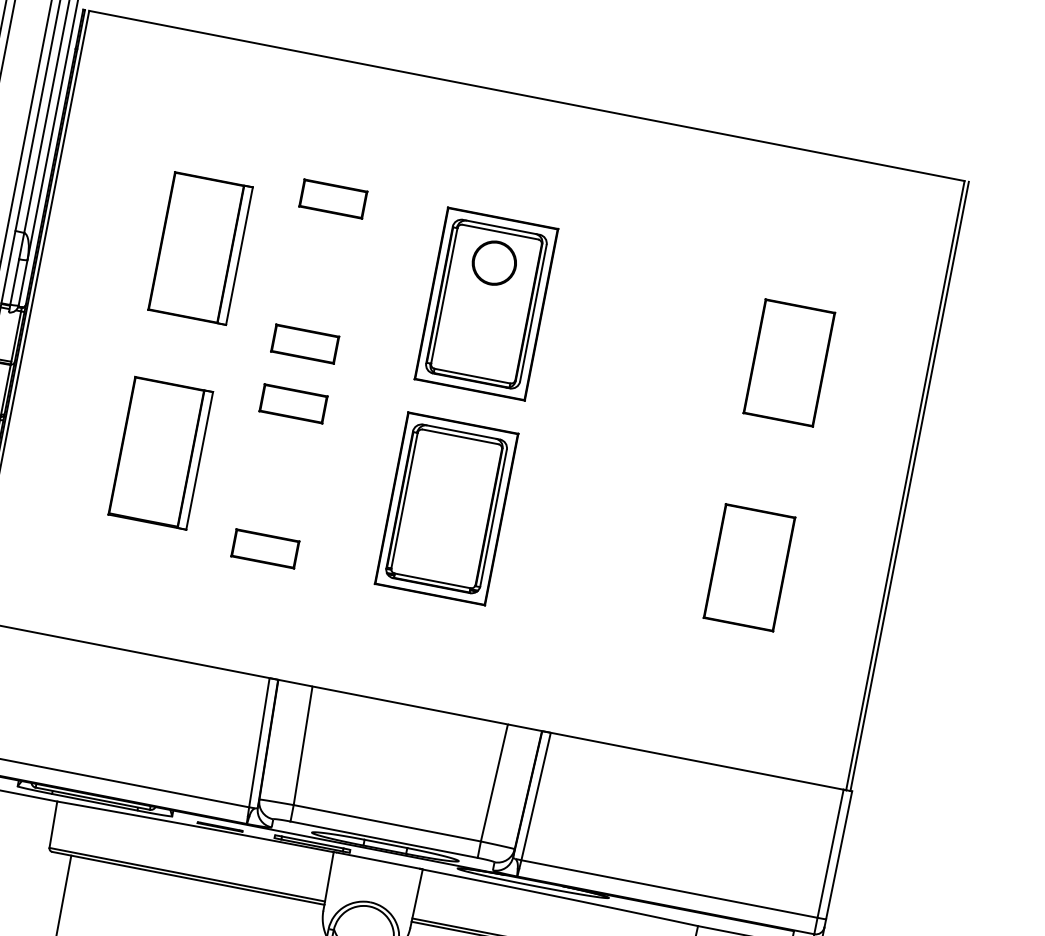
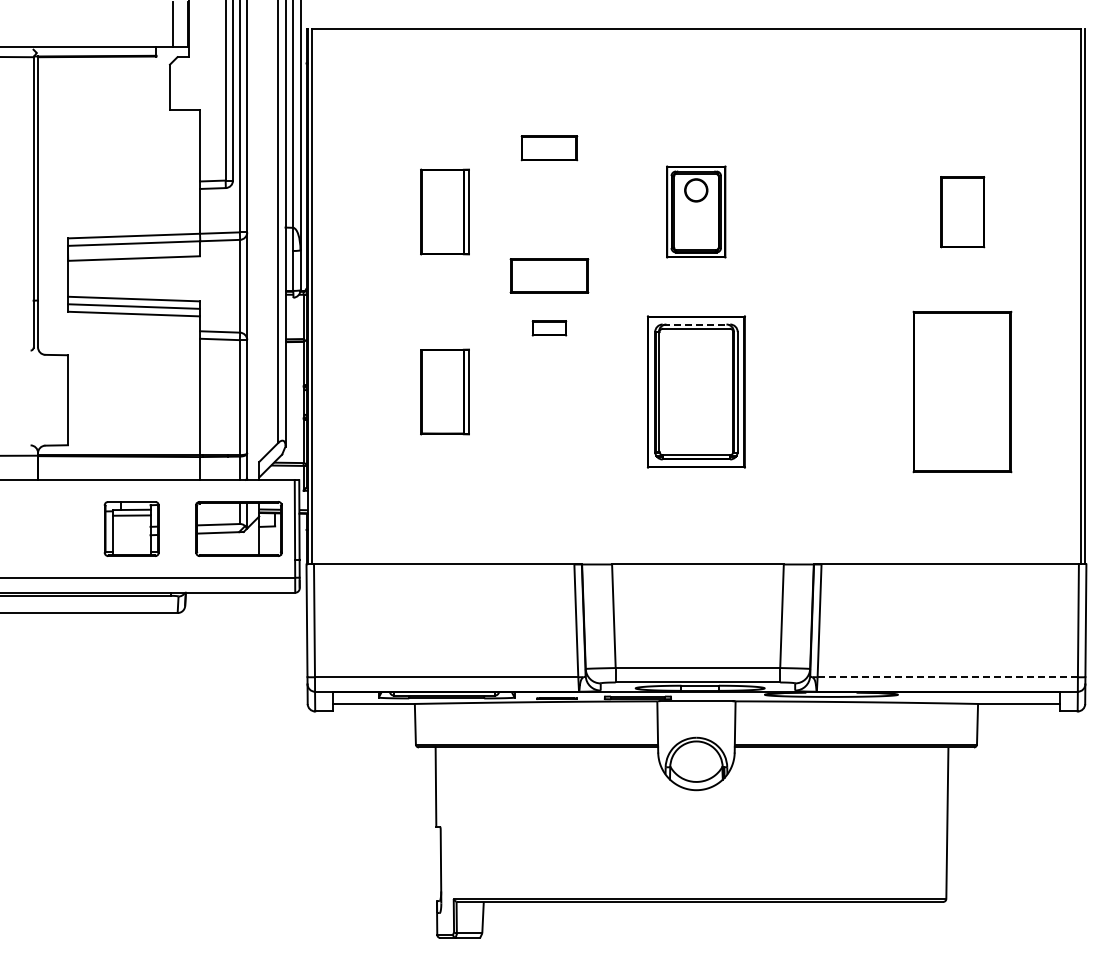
part: (199, 247) -> (444, 211), size x0.7
part: (485, 303) -> (695, 211), size x0.6
part: (305, 343) -> (549, 275), size x1.4
part: (789, 363) -> (962, 212), size x0.7
part: (293, 404) -> (549, 328), size x0.6
line: (461, 432) -> (696, 324), solid -> dashed
part: (160, 452) -> (444, 391), size x0.7
part: (265, 548) -> (549, 455), removed
part: (749, 567) -> (962, 391), size x1.6
line: (670, 889) -> (948, 677), solid -> dashed

